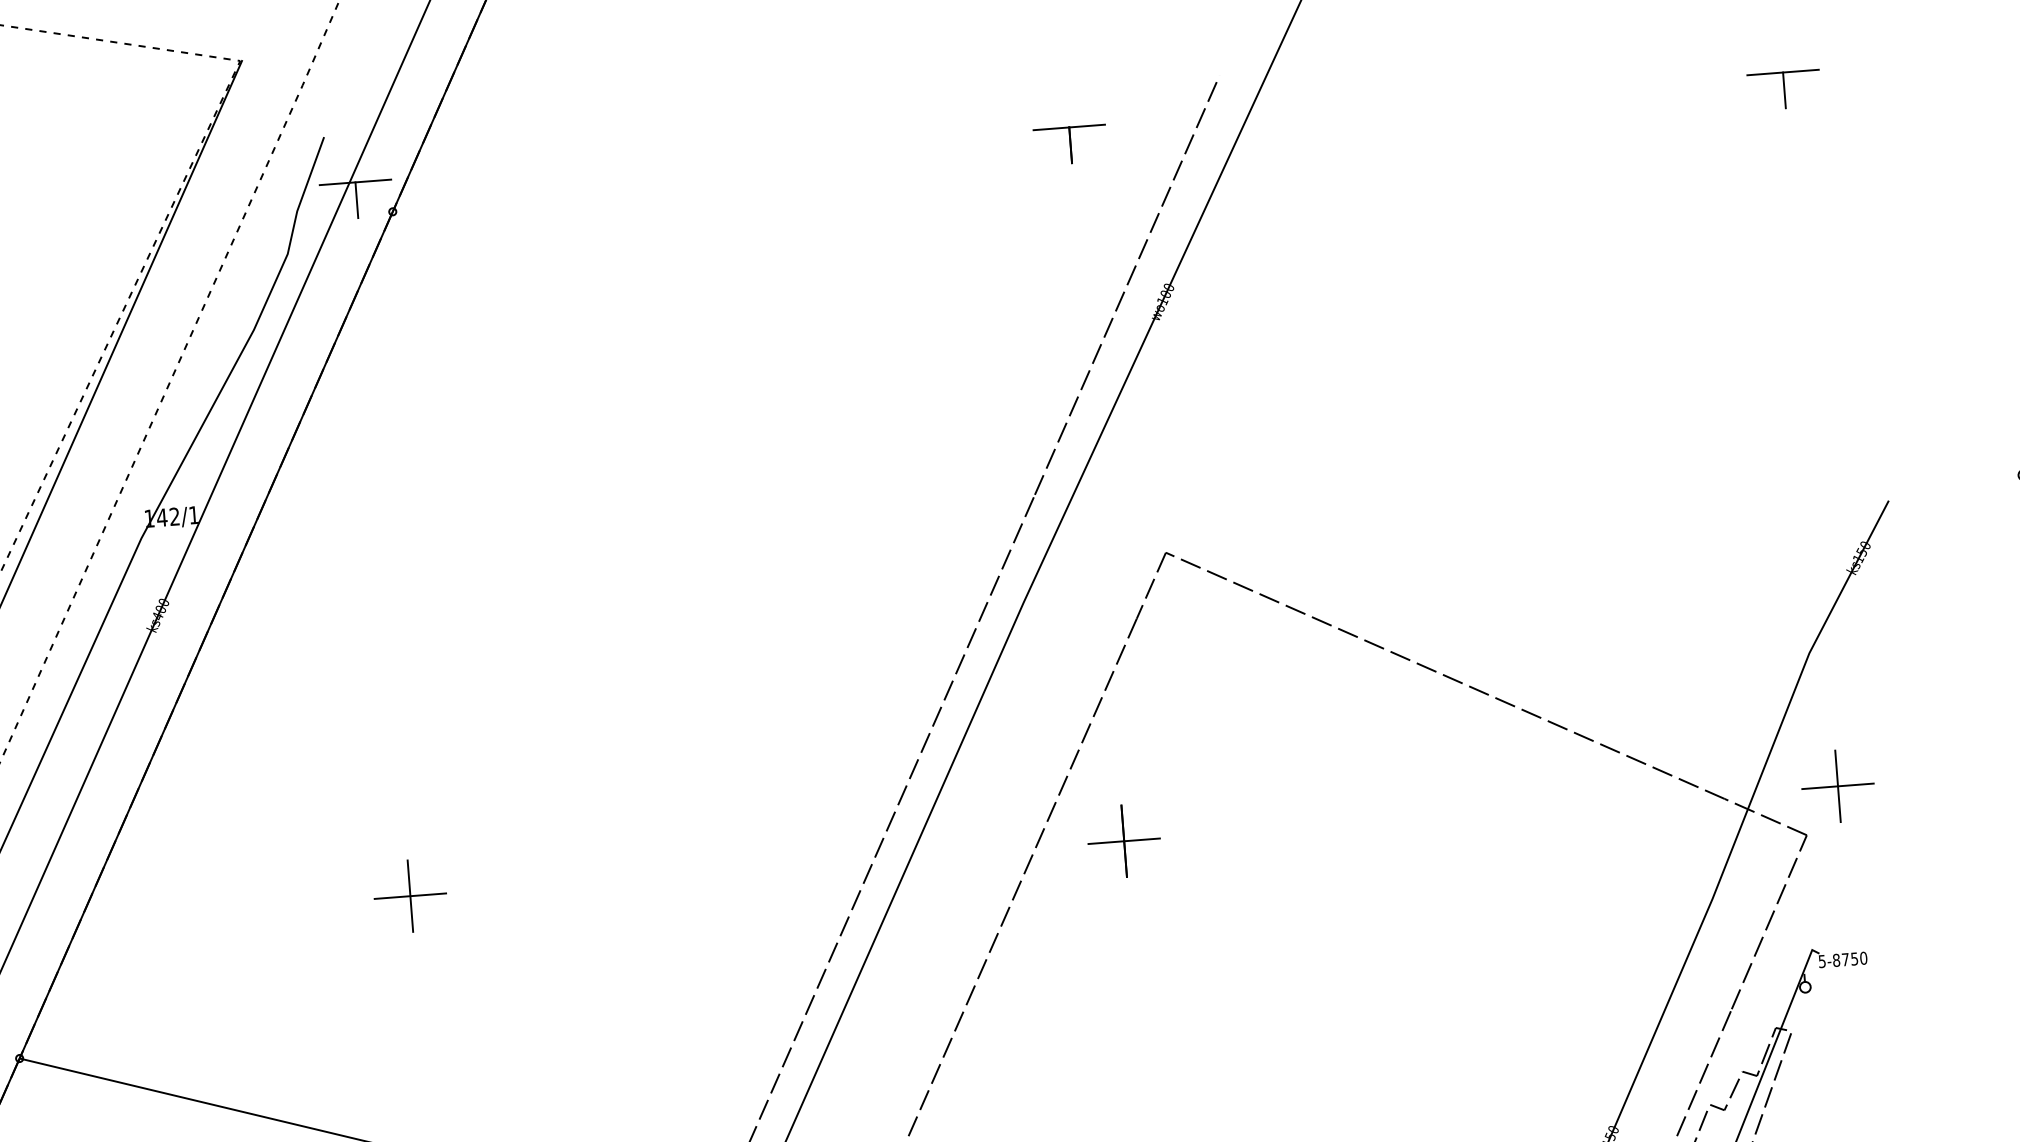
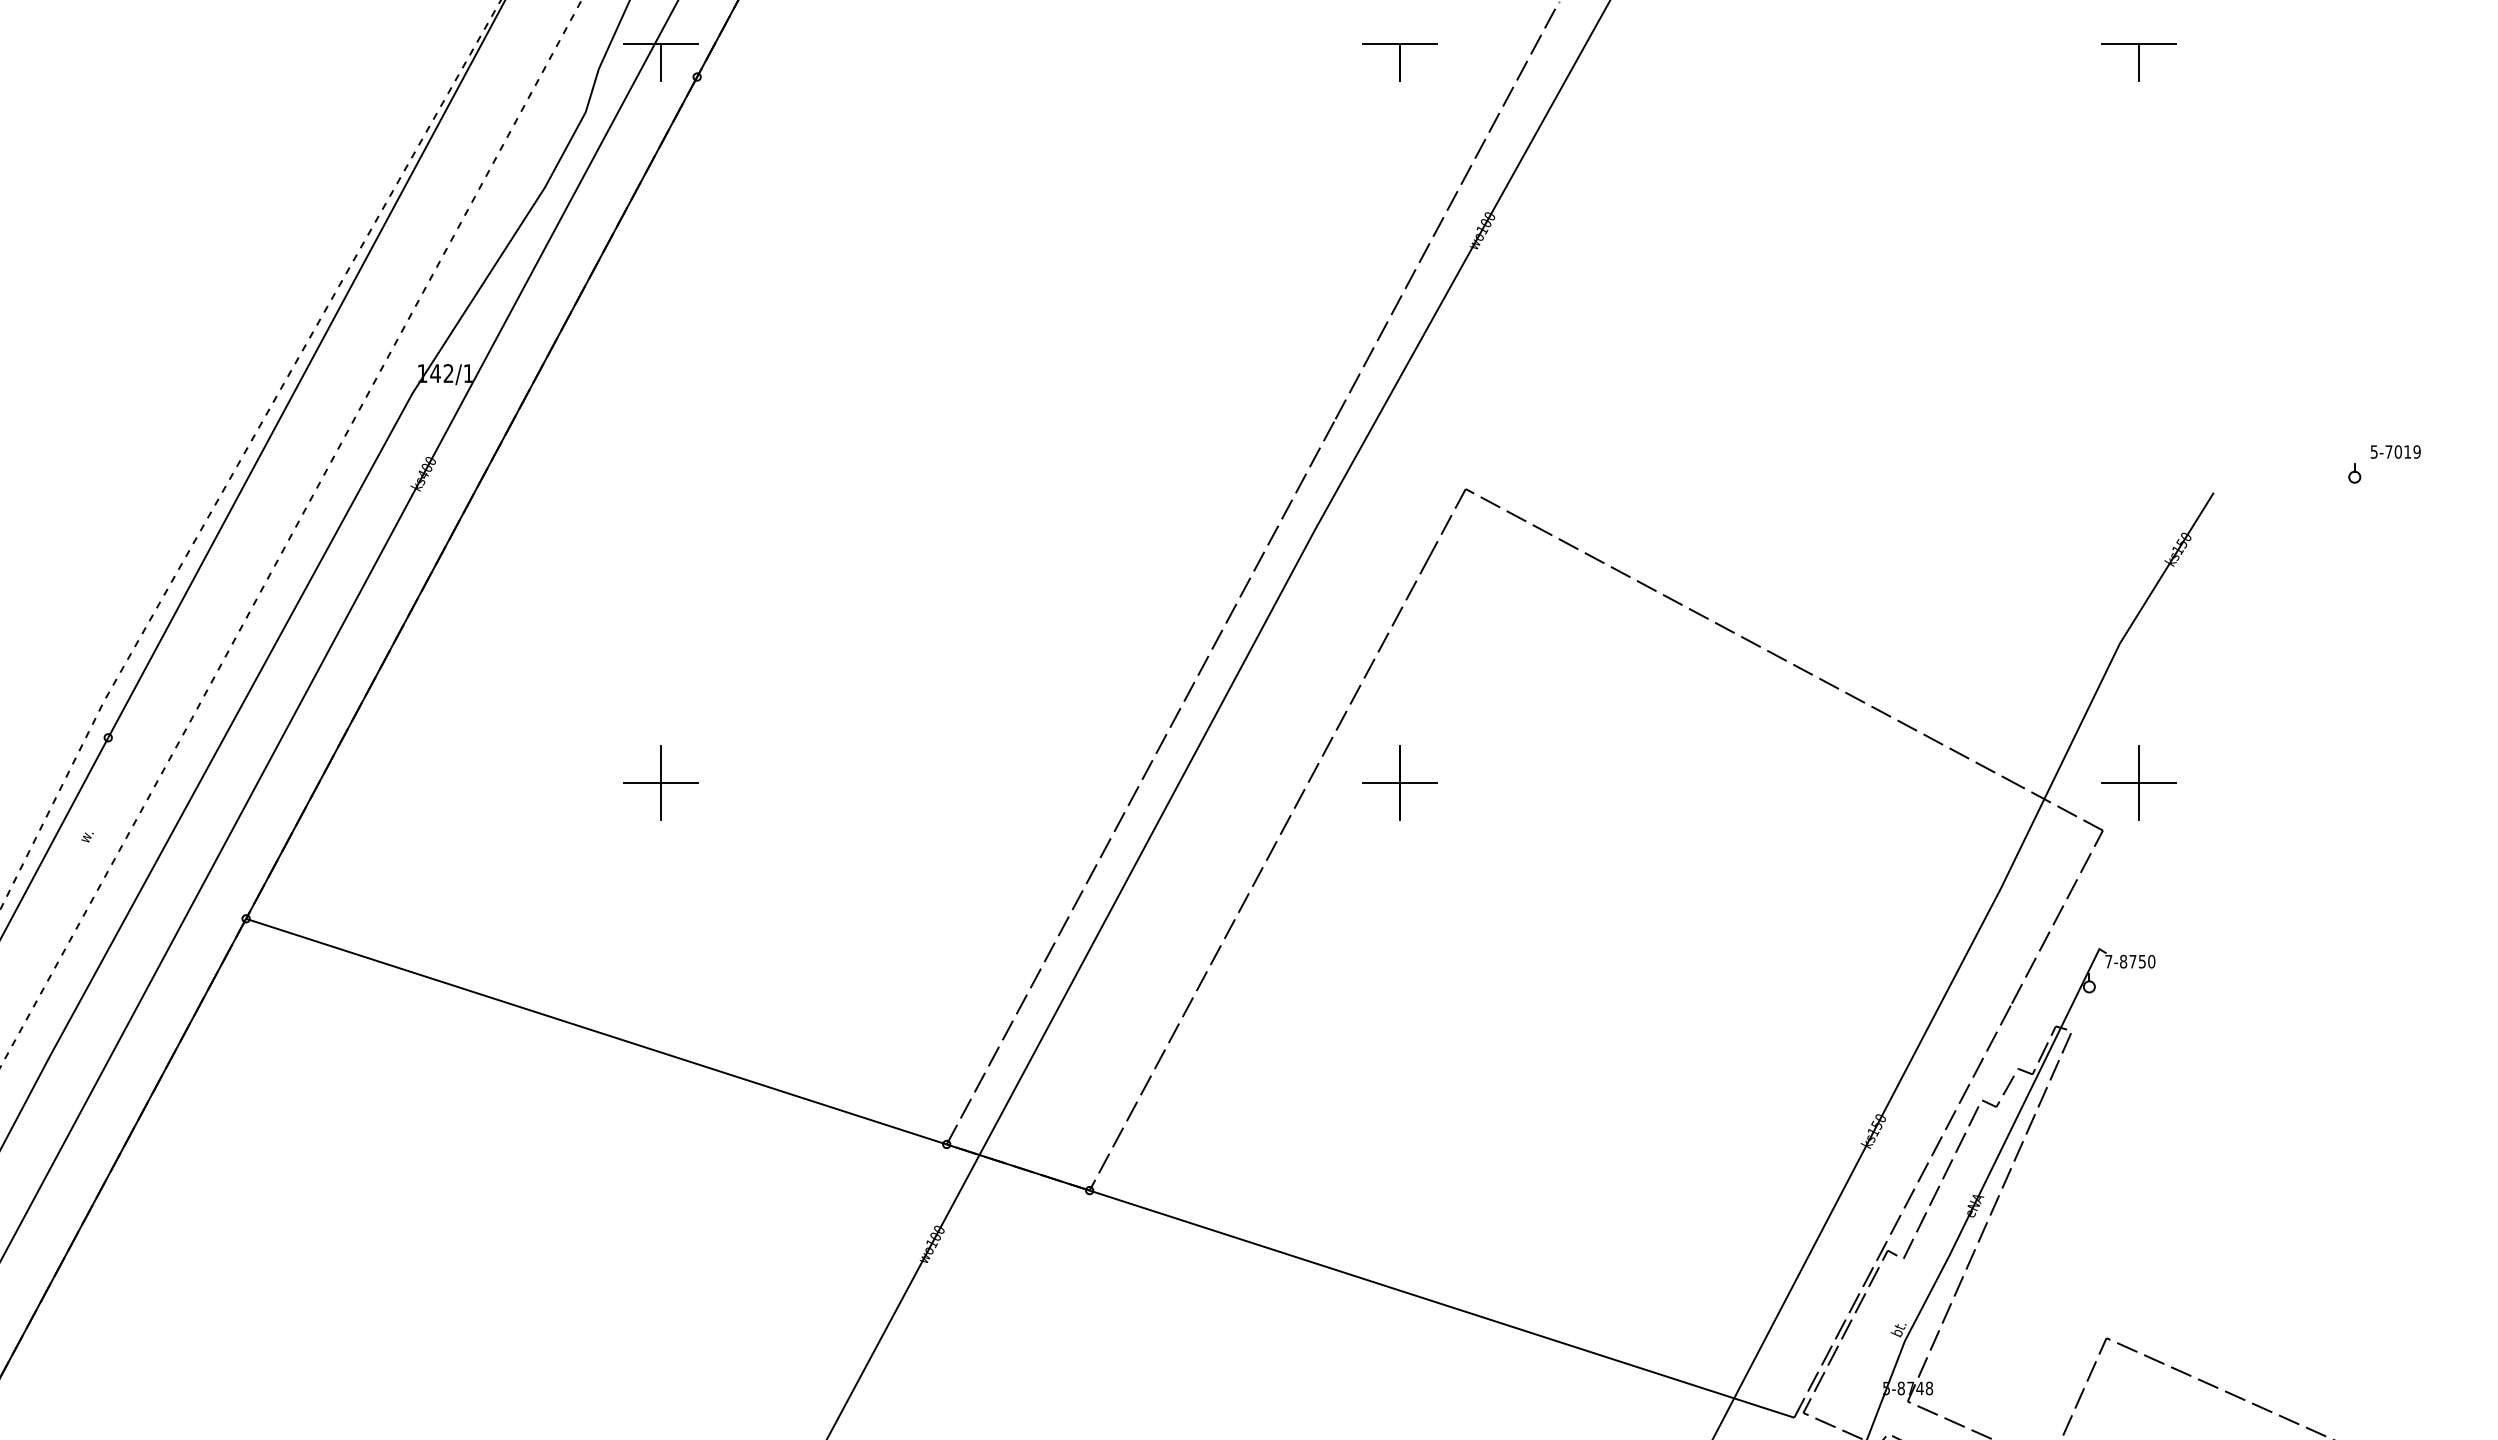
text: (1821, 961) -> (2108, 961), 5-8750 -> 7-8750

